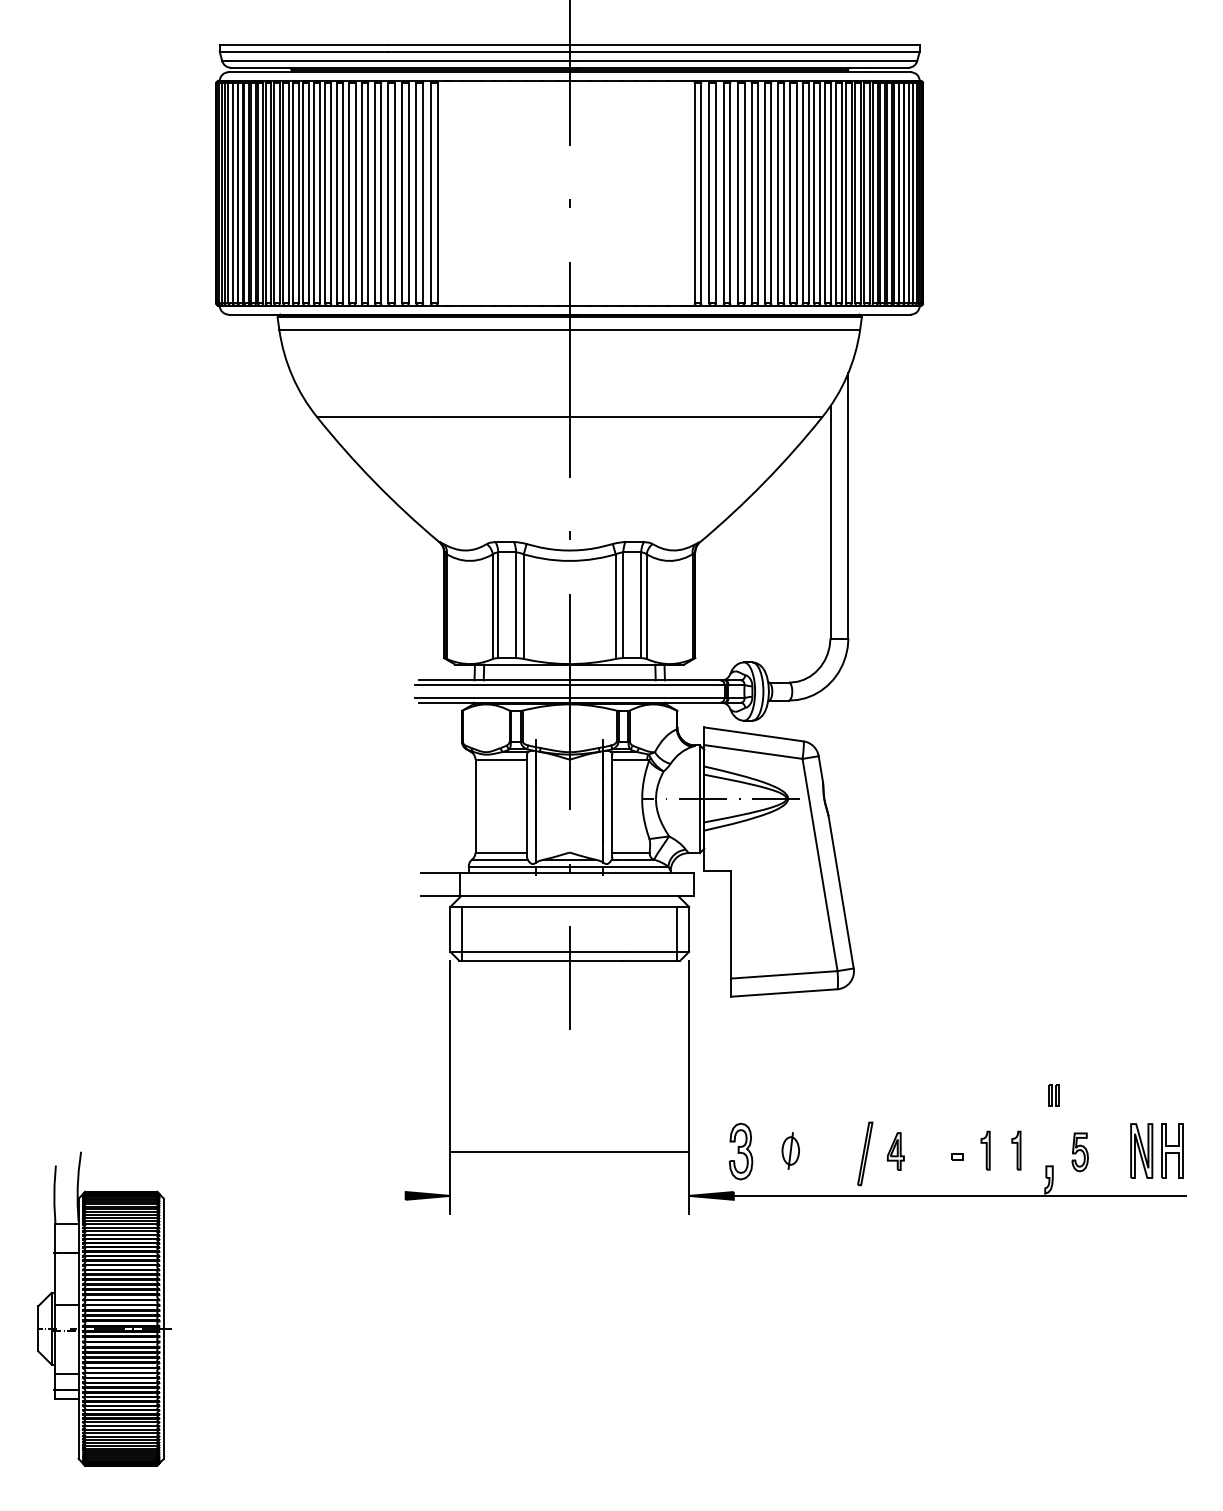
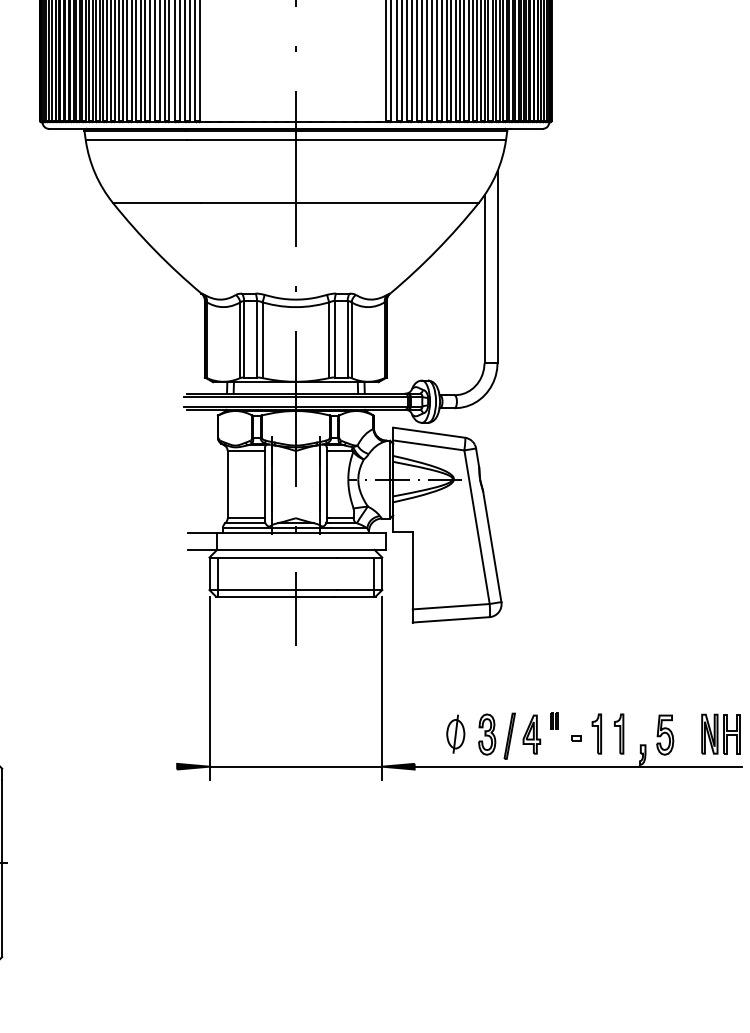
part: (1053, 1095) -> (554, 720), moved
part: (790, 1150) -> (455, 733), size x1.43
part: (985, 1150) -> (596, 733), size x1.43
part: (1016, 1150) -> (619, 733), size x1.43
line: (569, 1151) -> (295, 766), moved
part: (740, 1151) -> (486, 734), moved
part: (895, 1151) -> (531, 734), size x1.43
part: (1080, 1152) -> (665, 735), size x1.43

